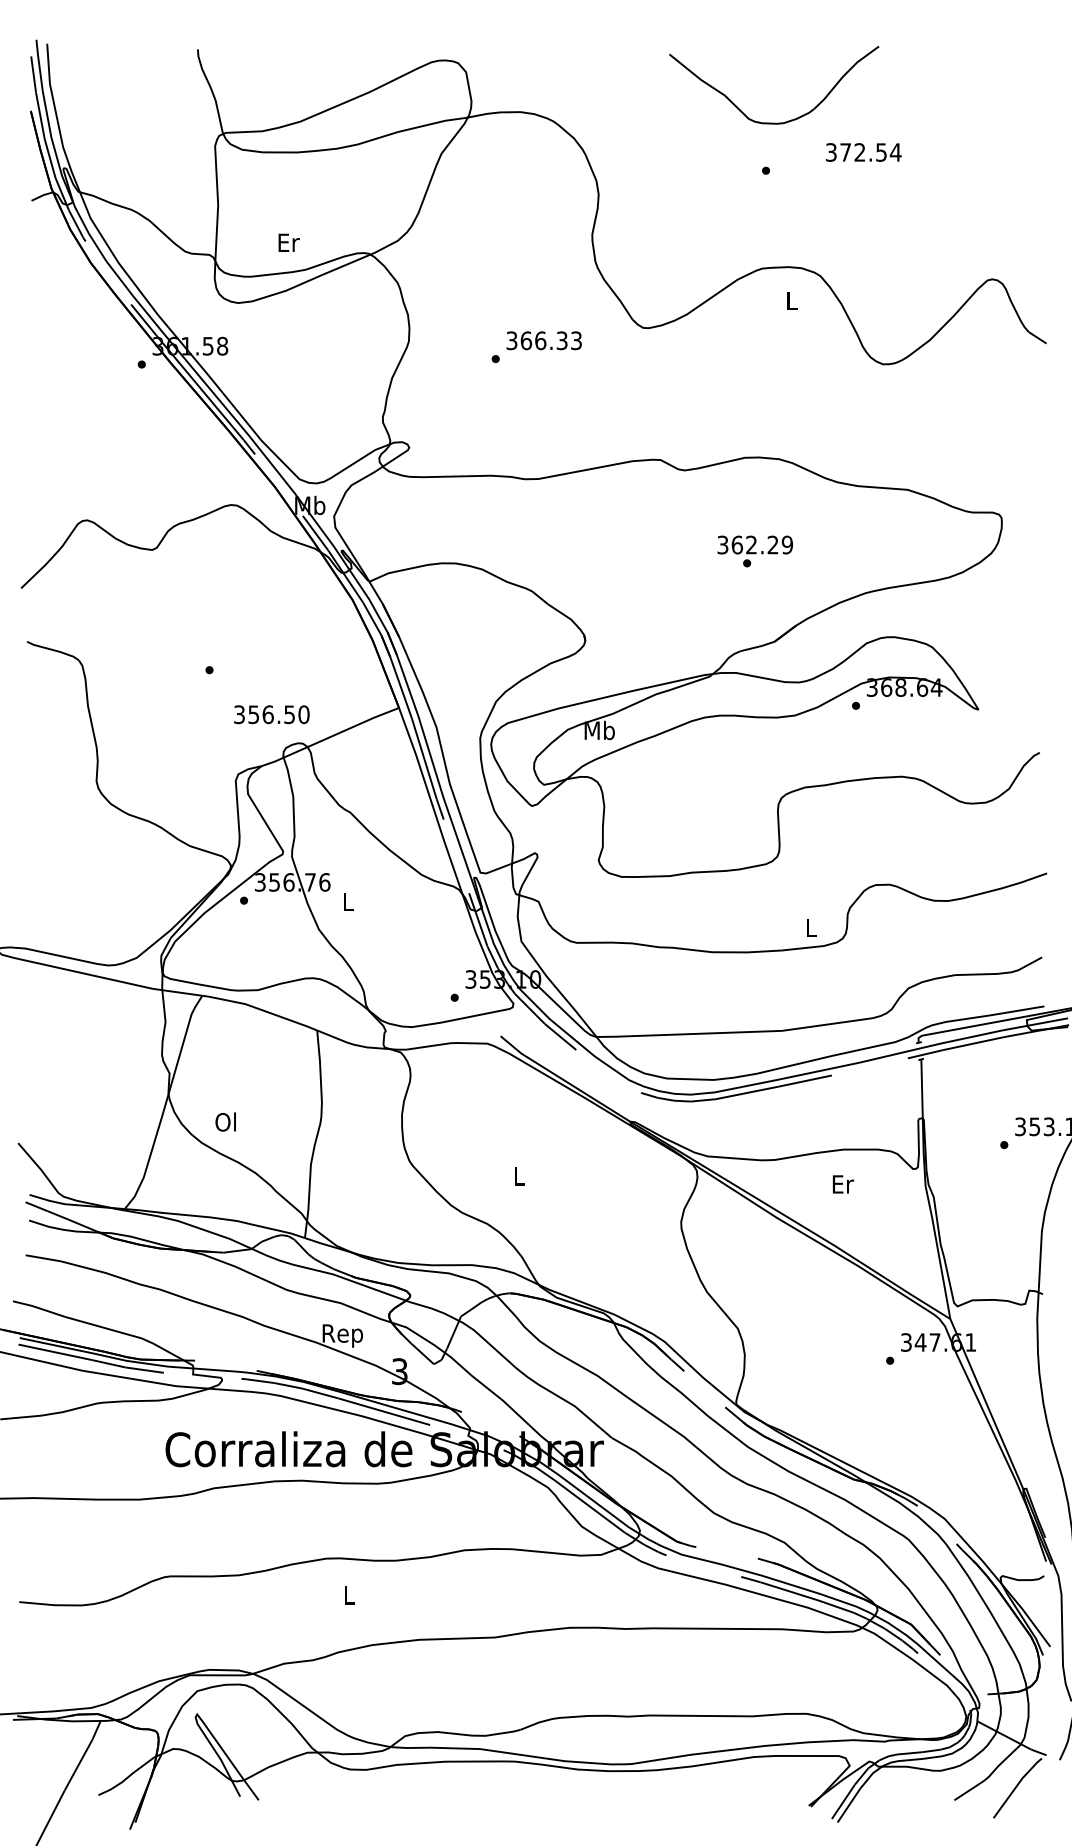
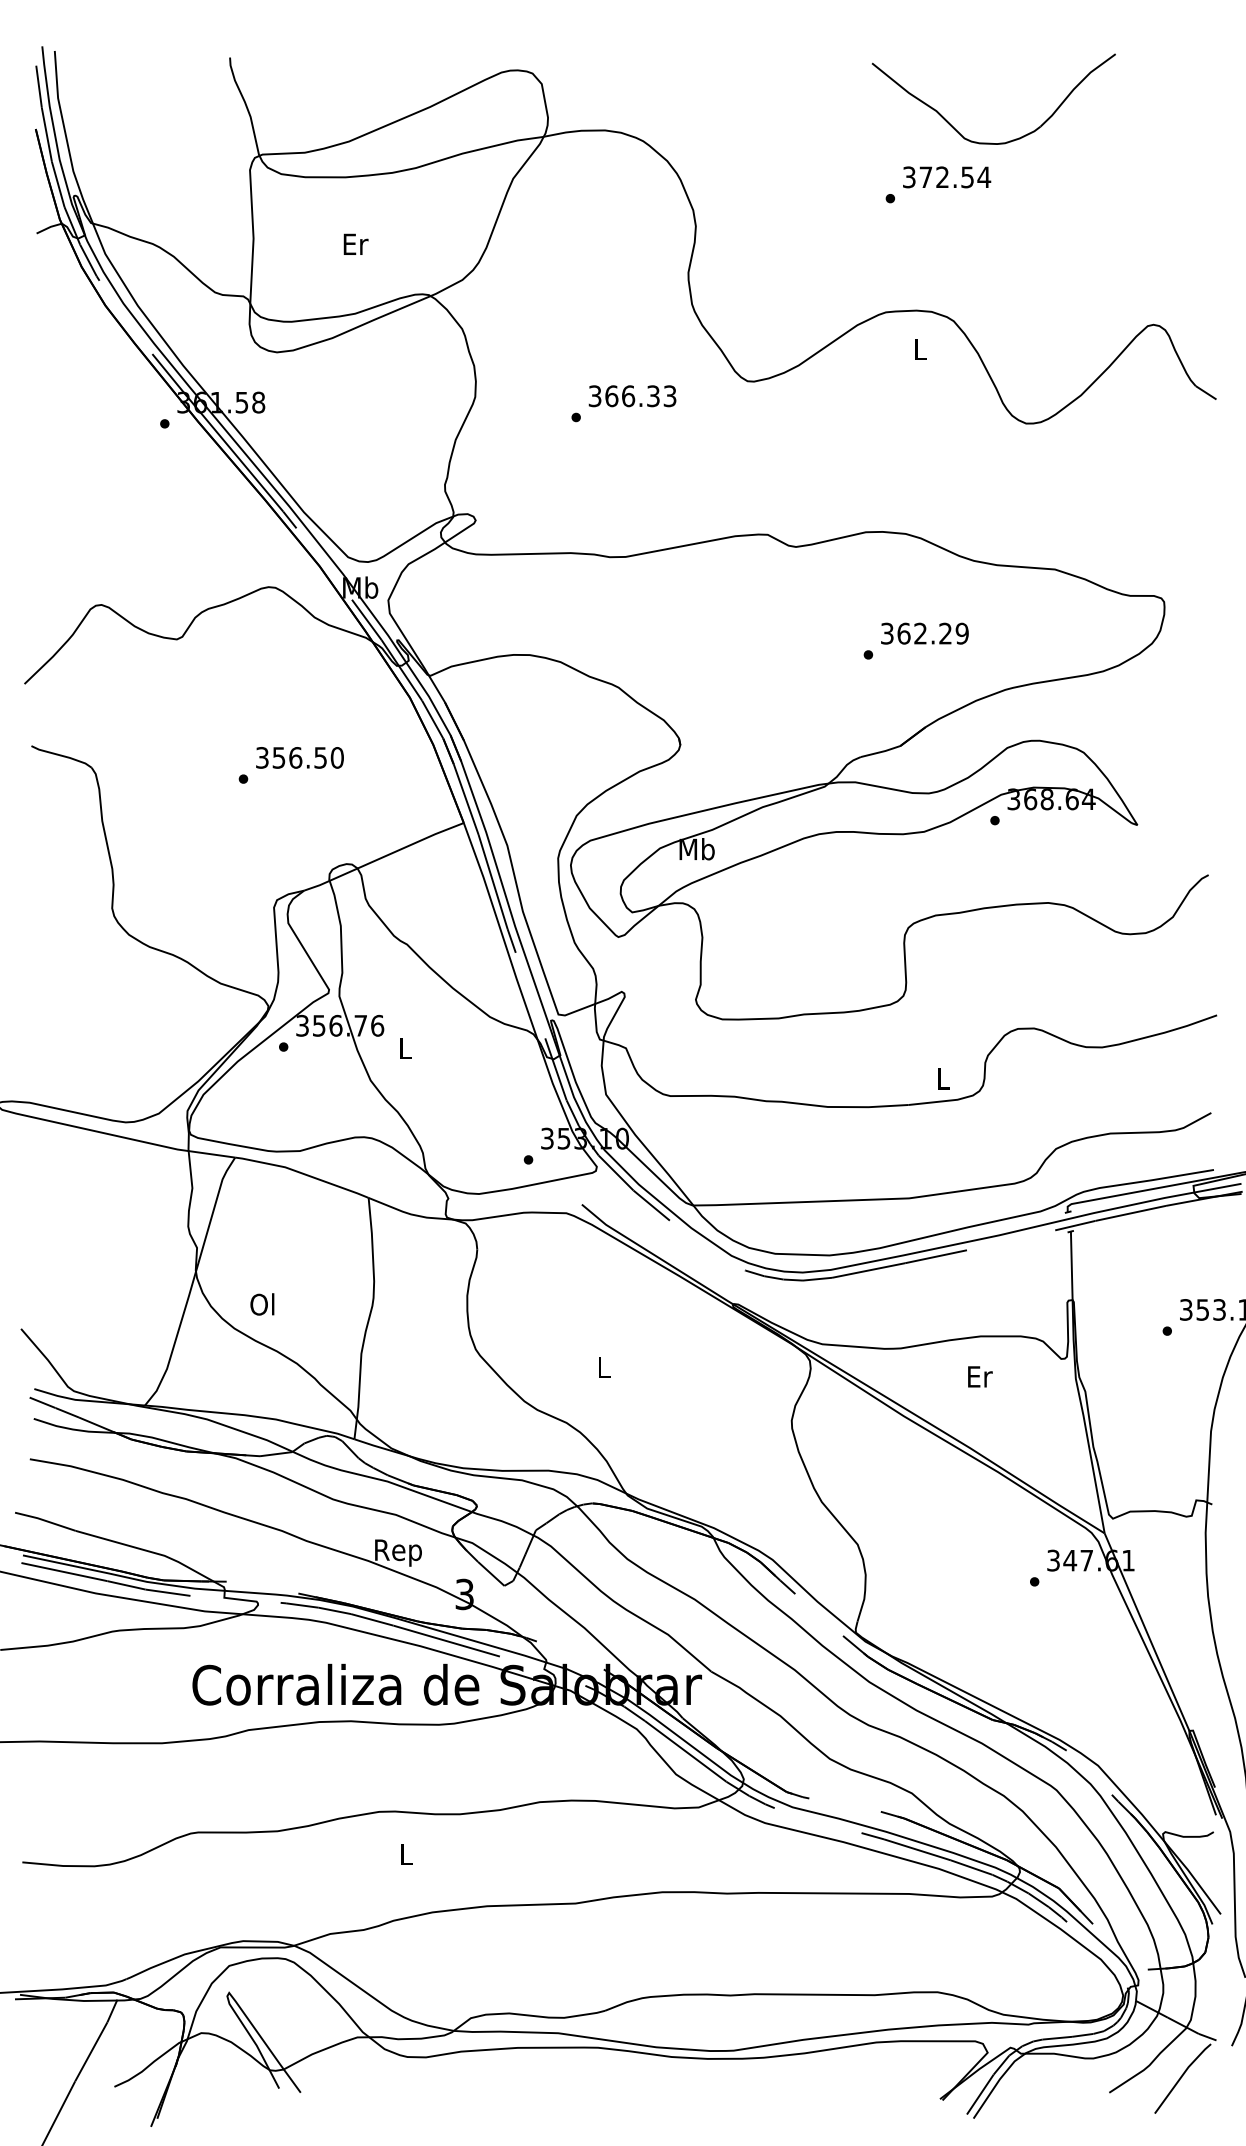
part: (772, 122) -> (991, 142), moved
text: (864, 152) -> (947, 177), moved
text: (288, 242) -> (355, 243), moved
text: (754, 544) -> (924, 633), moved
text: (271, 714) -> (299, 757), moved

